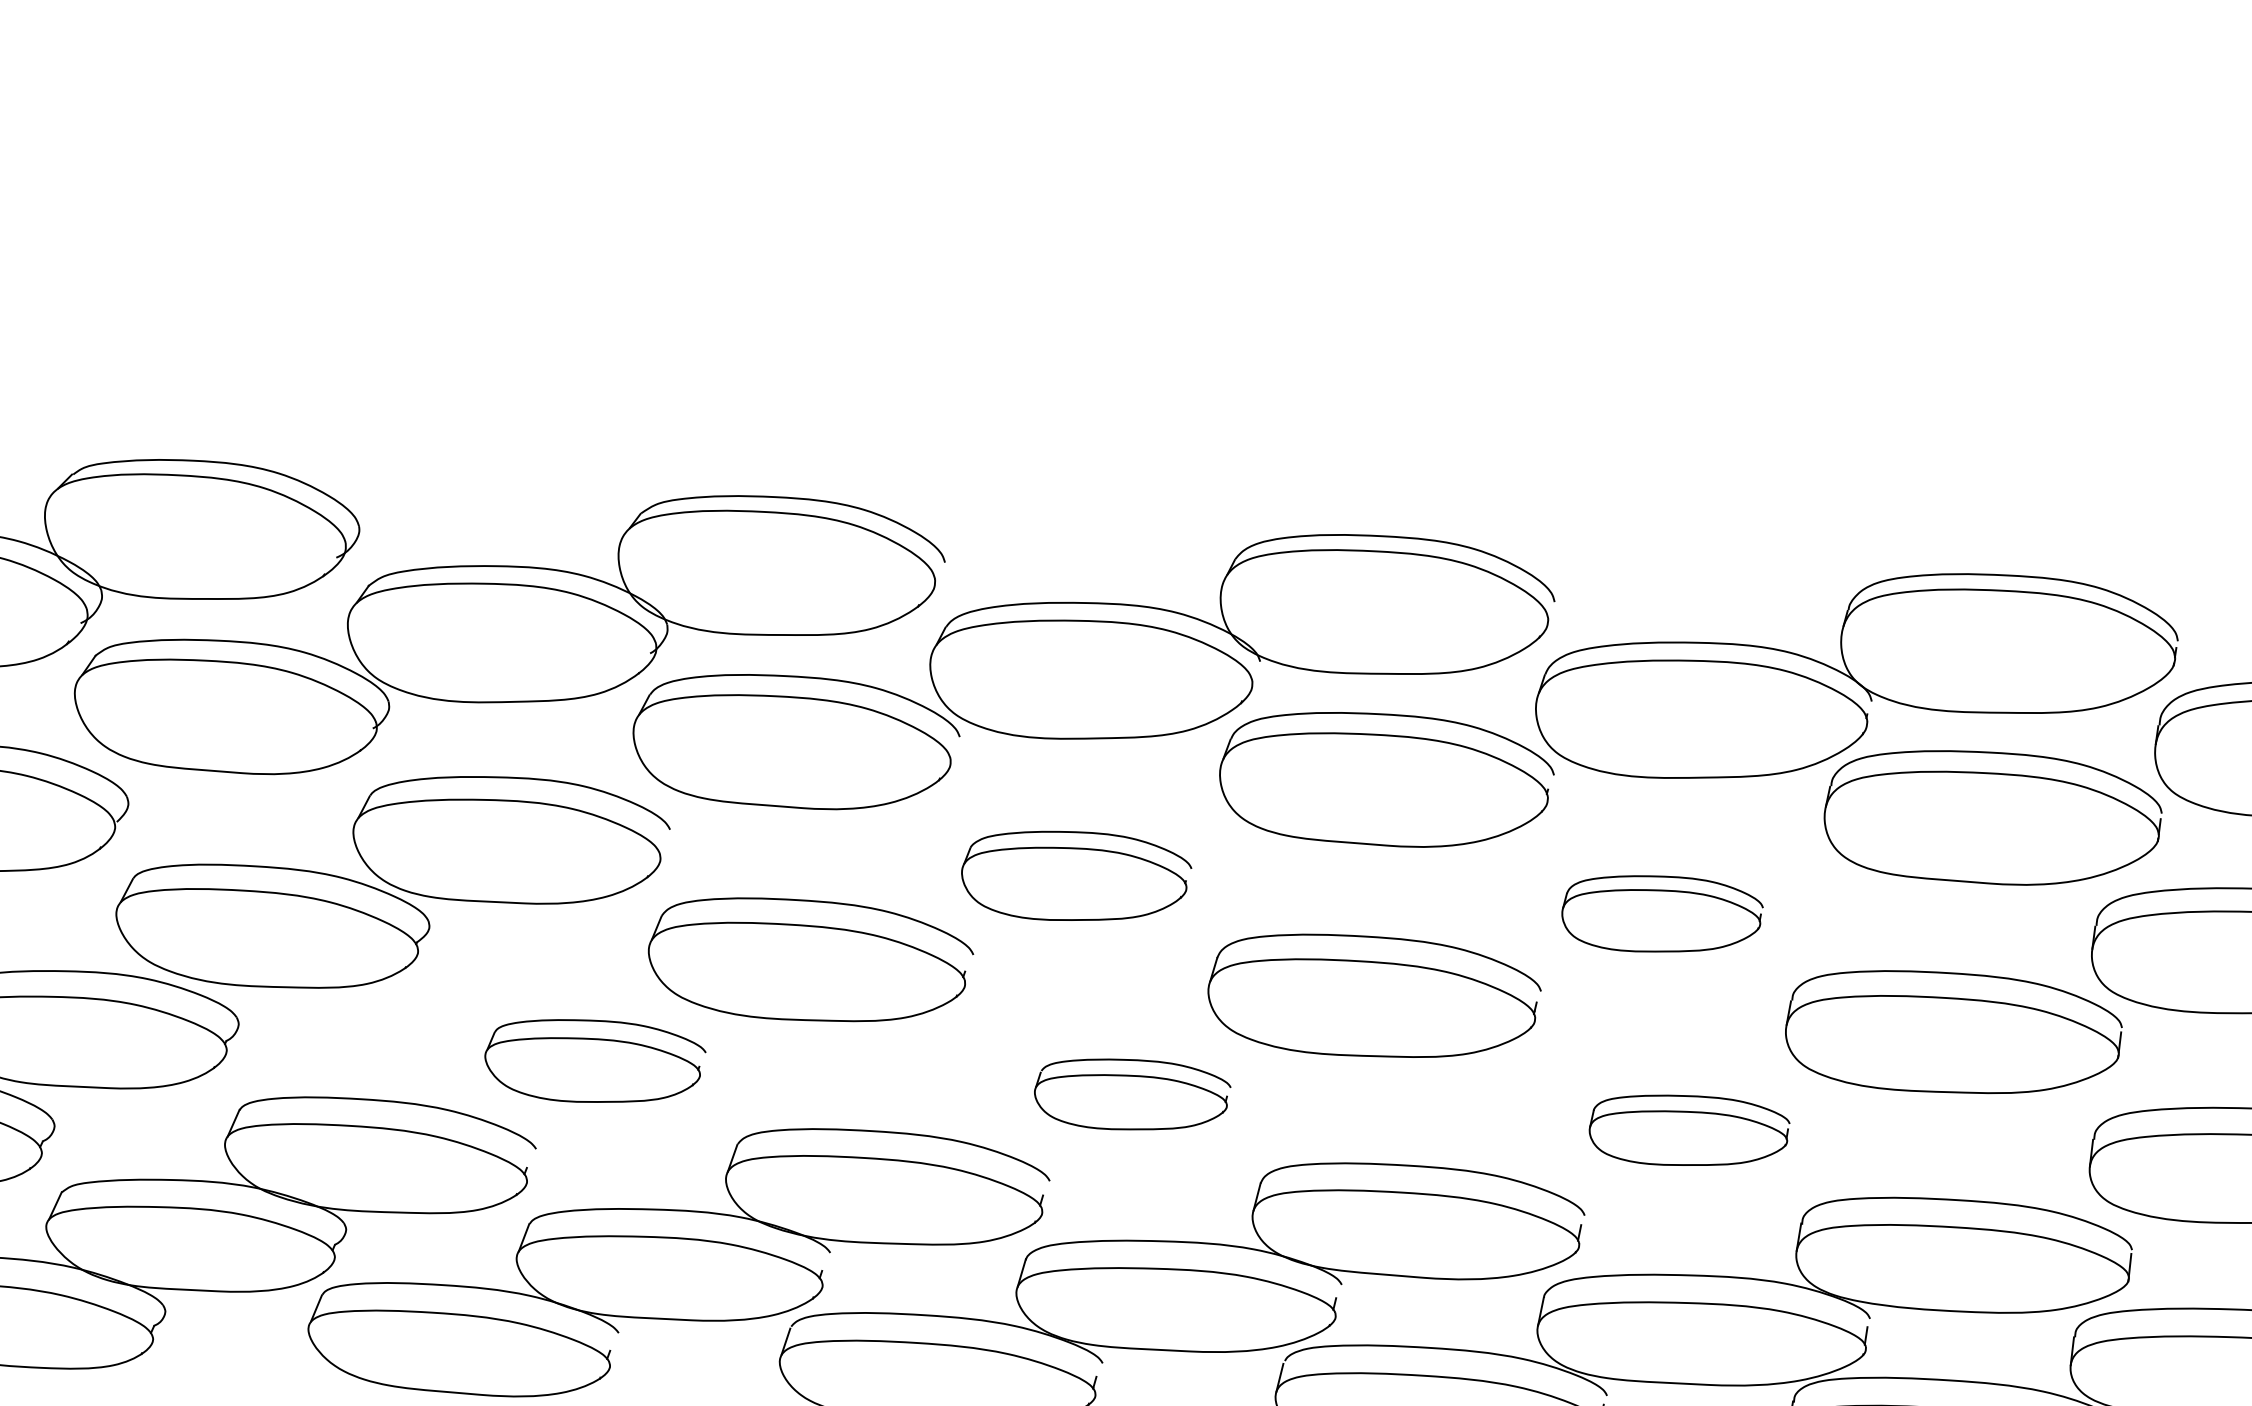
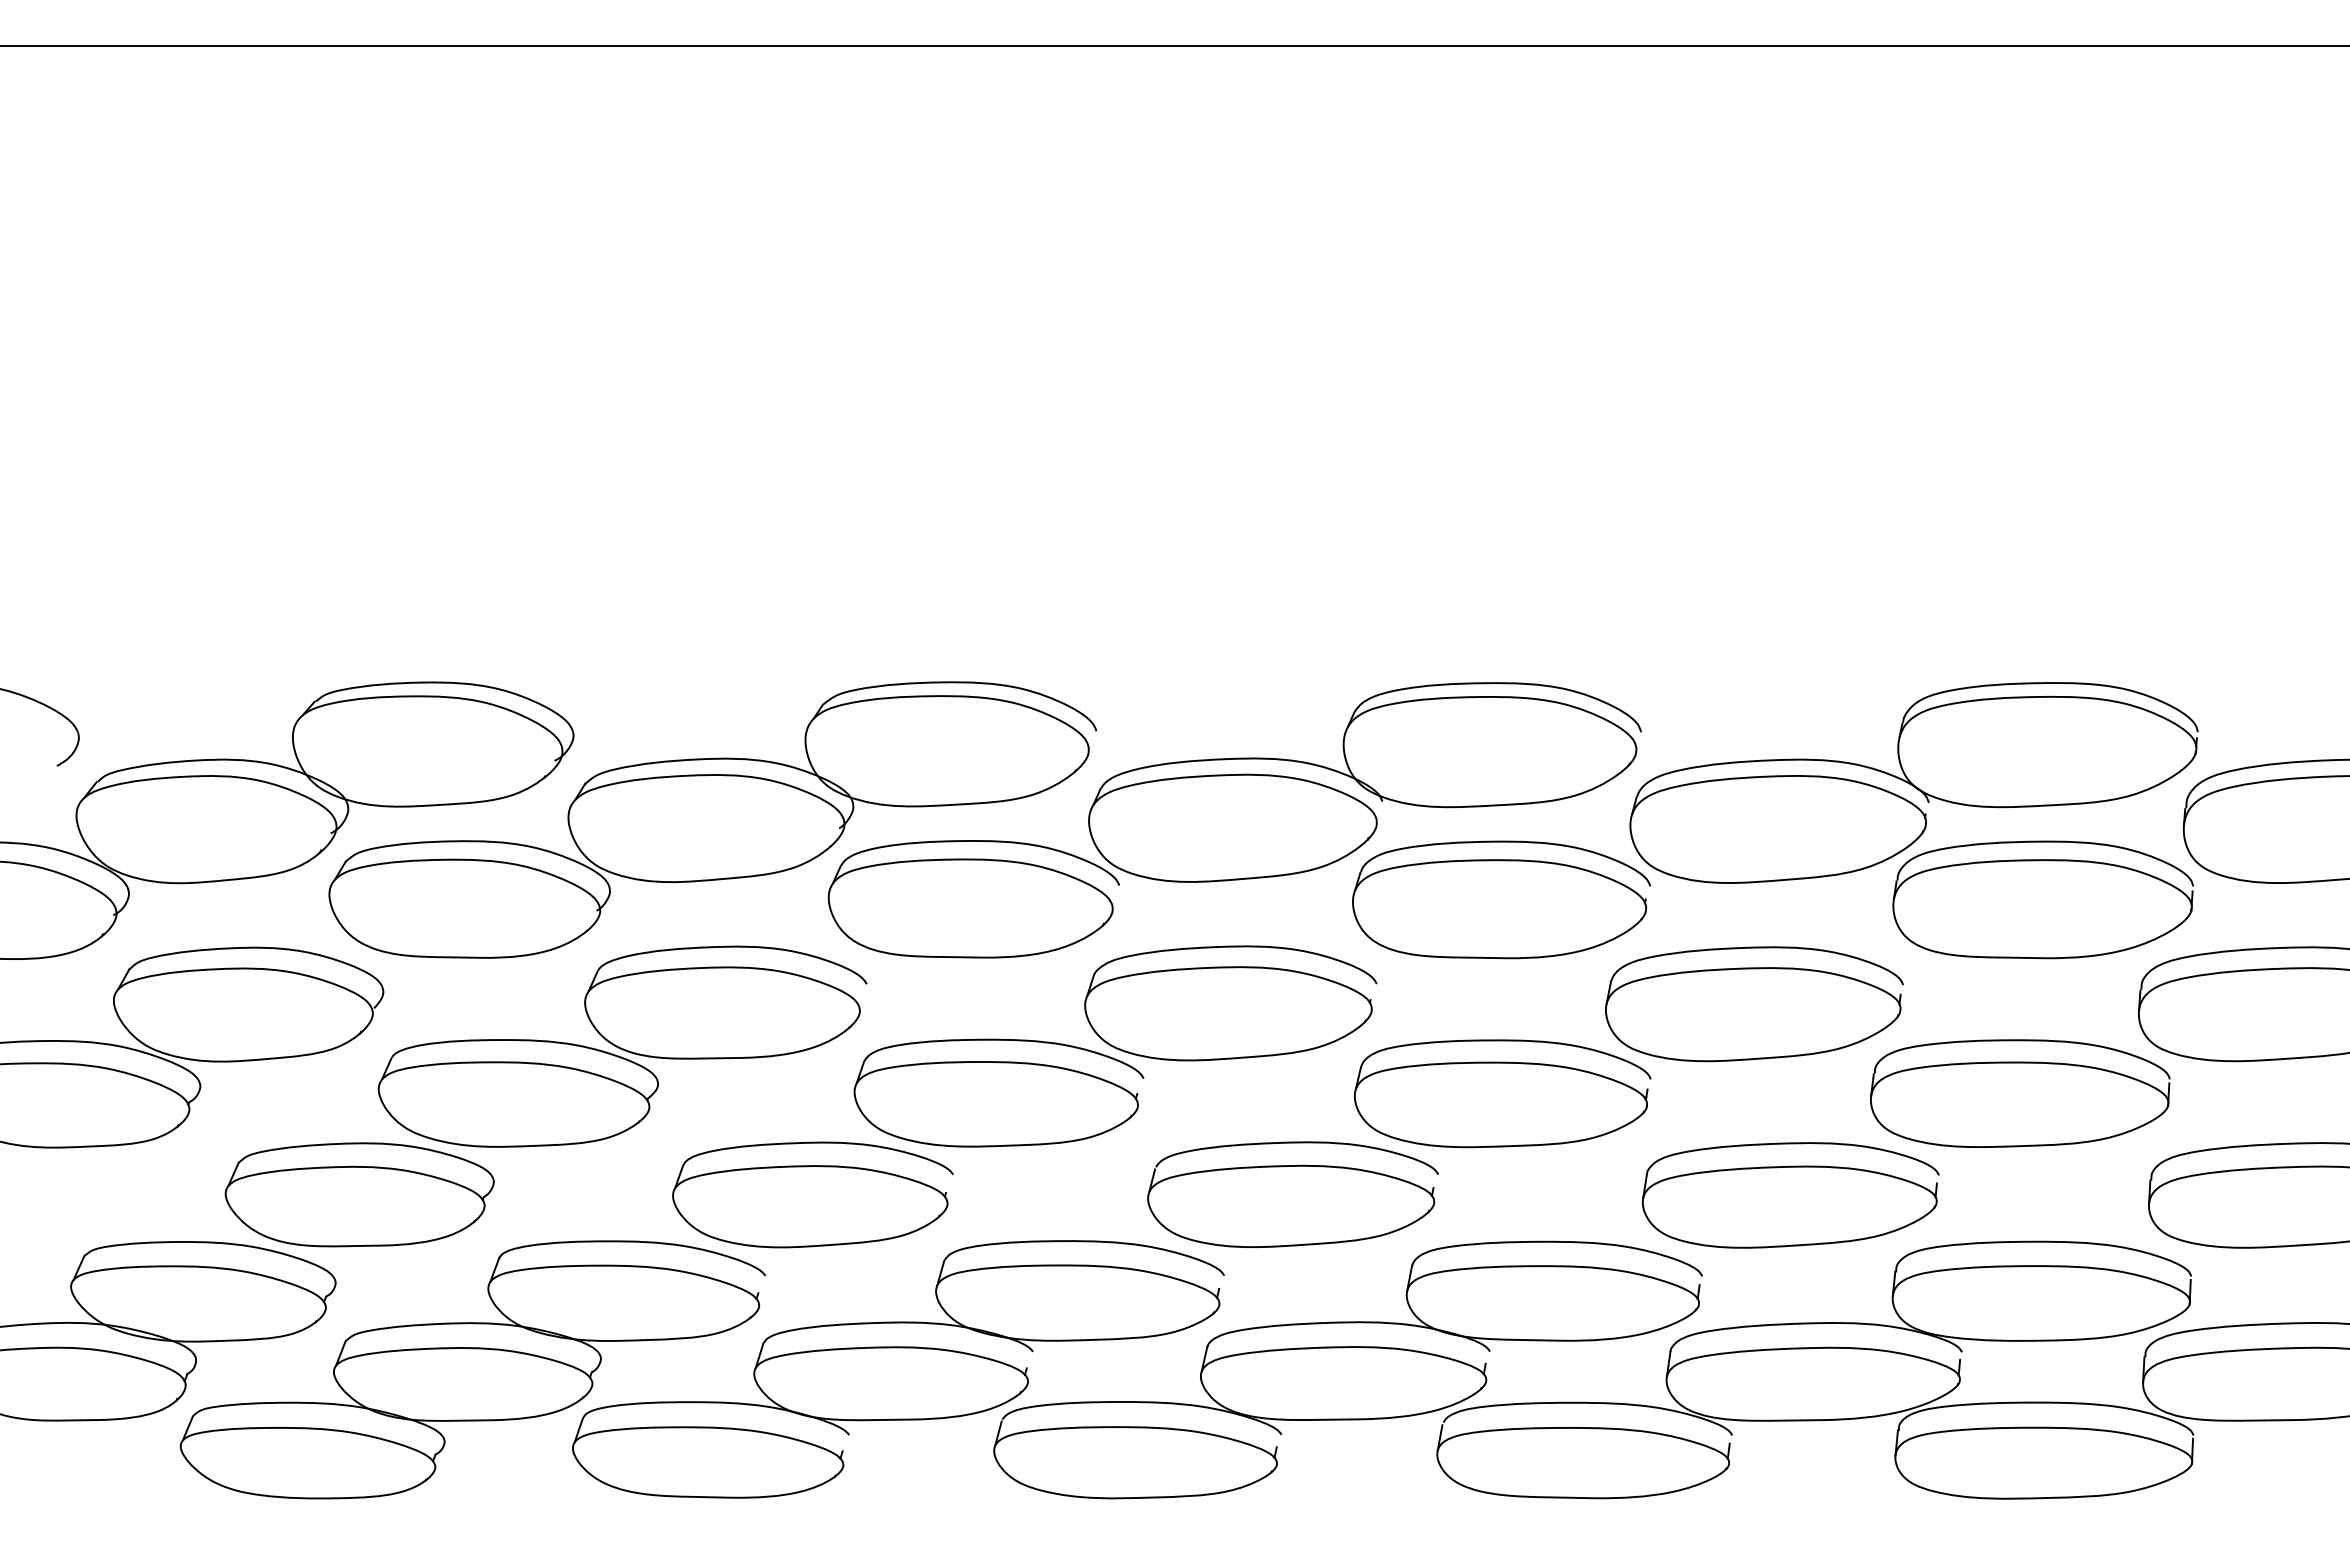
part: (1075, 876) -> (1230, 1003), size x1.43
part: (1662, 914) -> (1754, 1004), size x1.67
part: (594, 1061) -> (812, 1194), size x1.43
part: (1131, 1095) -> (1292, 1194), size x1.67
part: (1689, 1131) -> (1790, 1195), size x1.67

